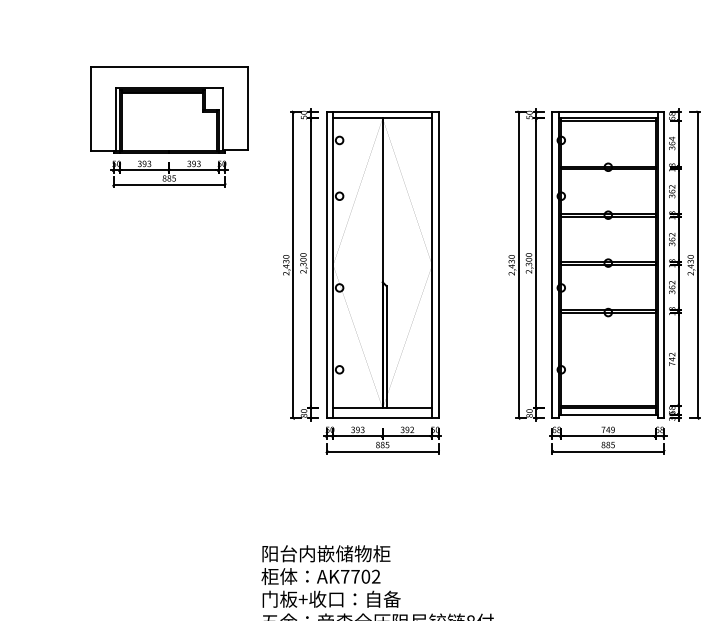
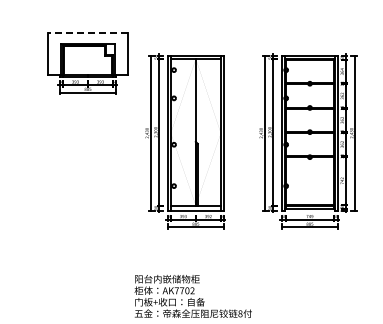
line: (168, 67) -> (87, 33), solid -> dashed

